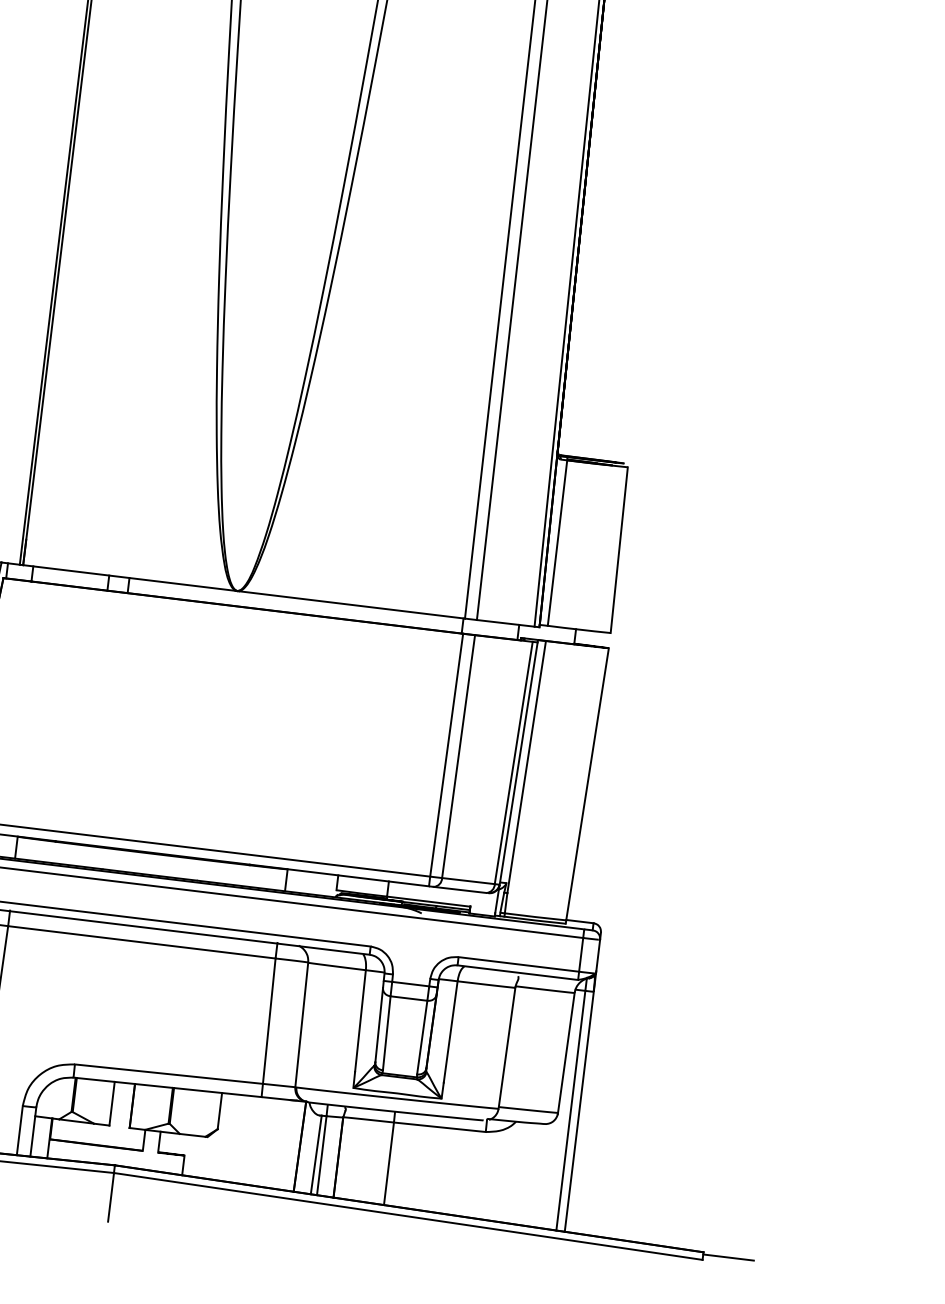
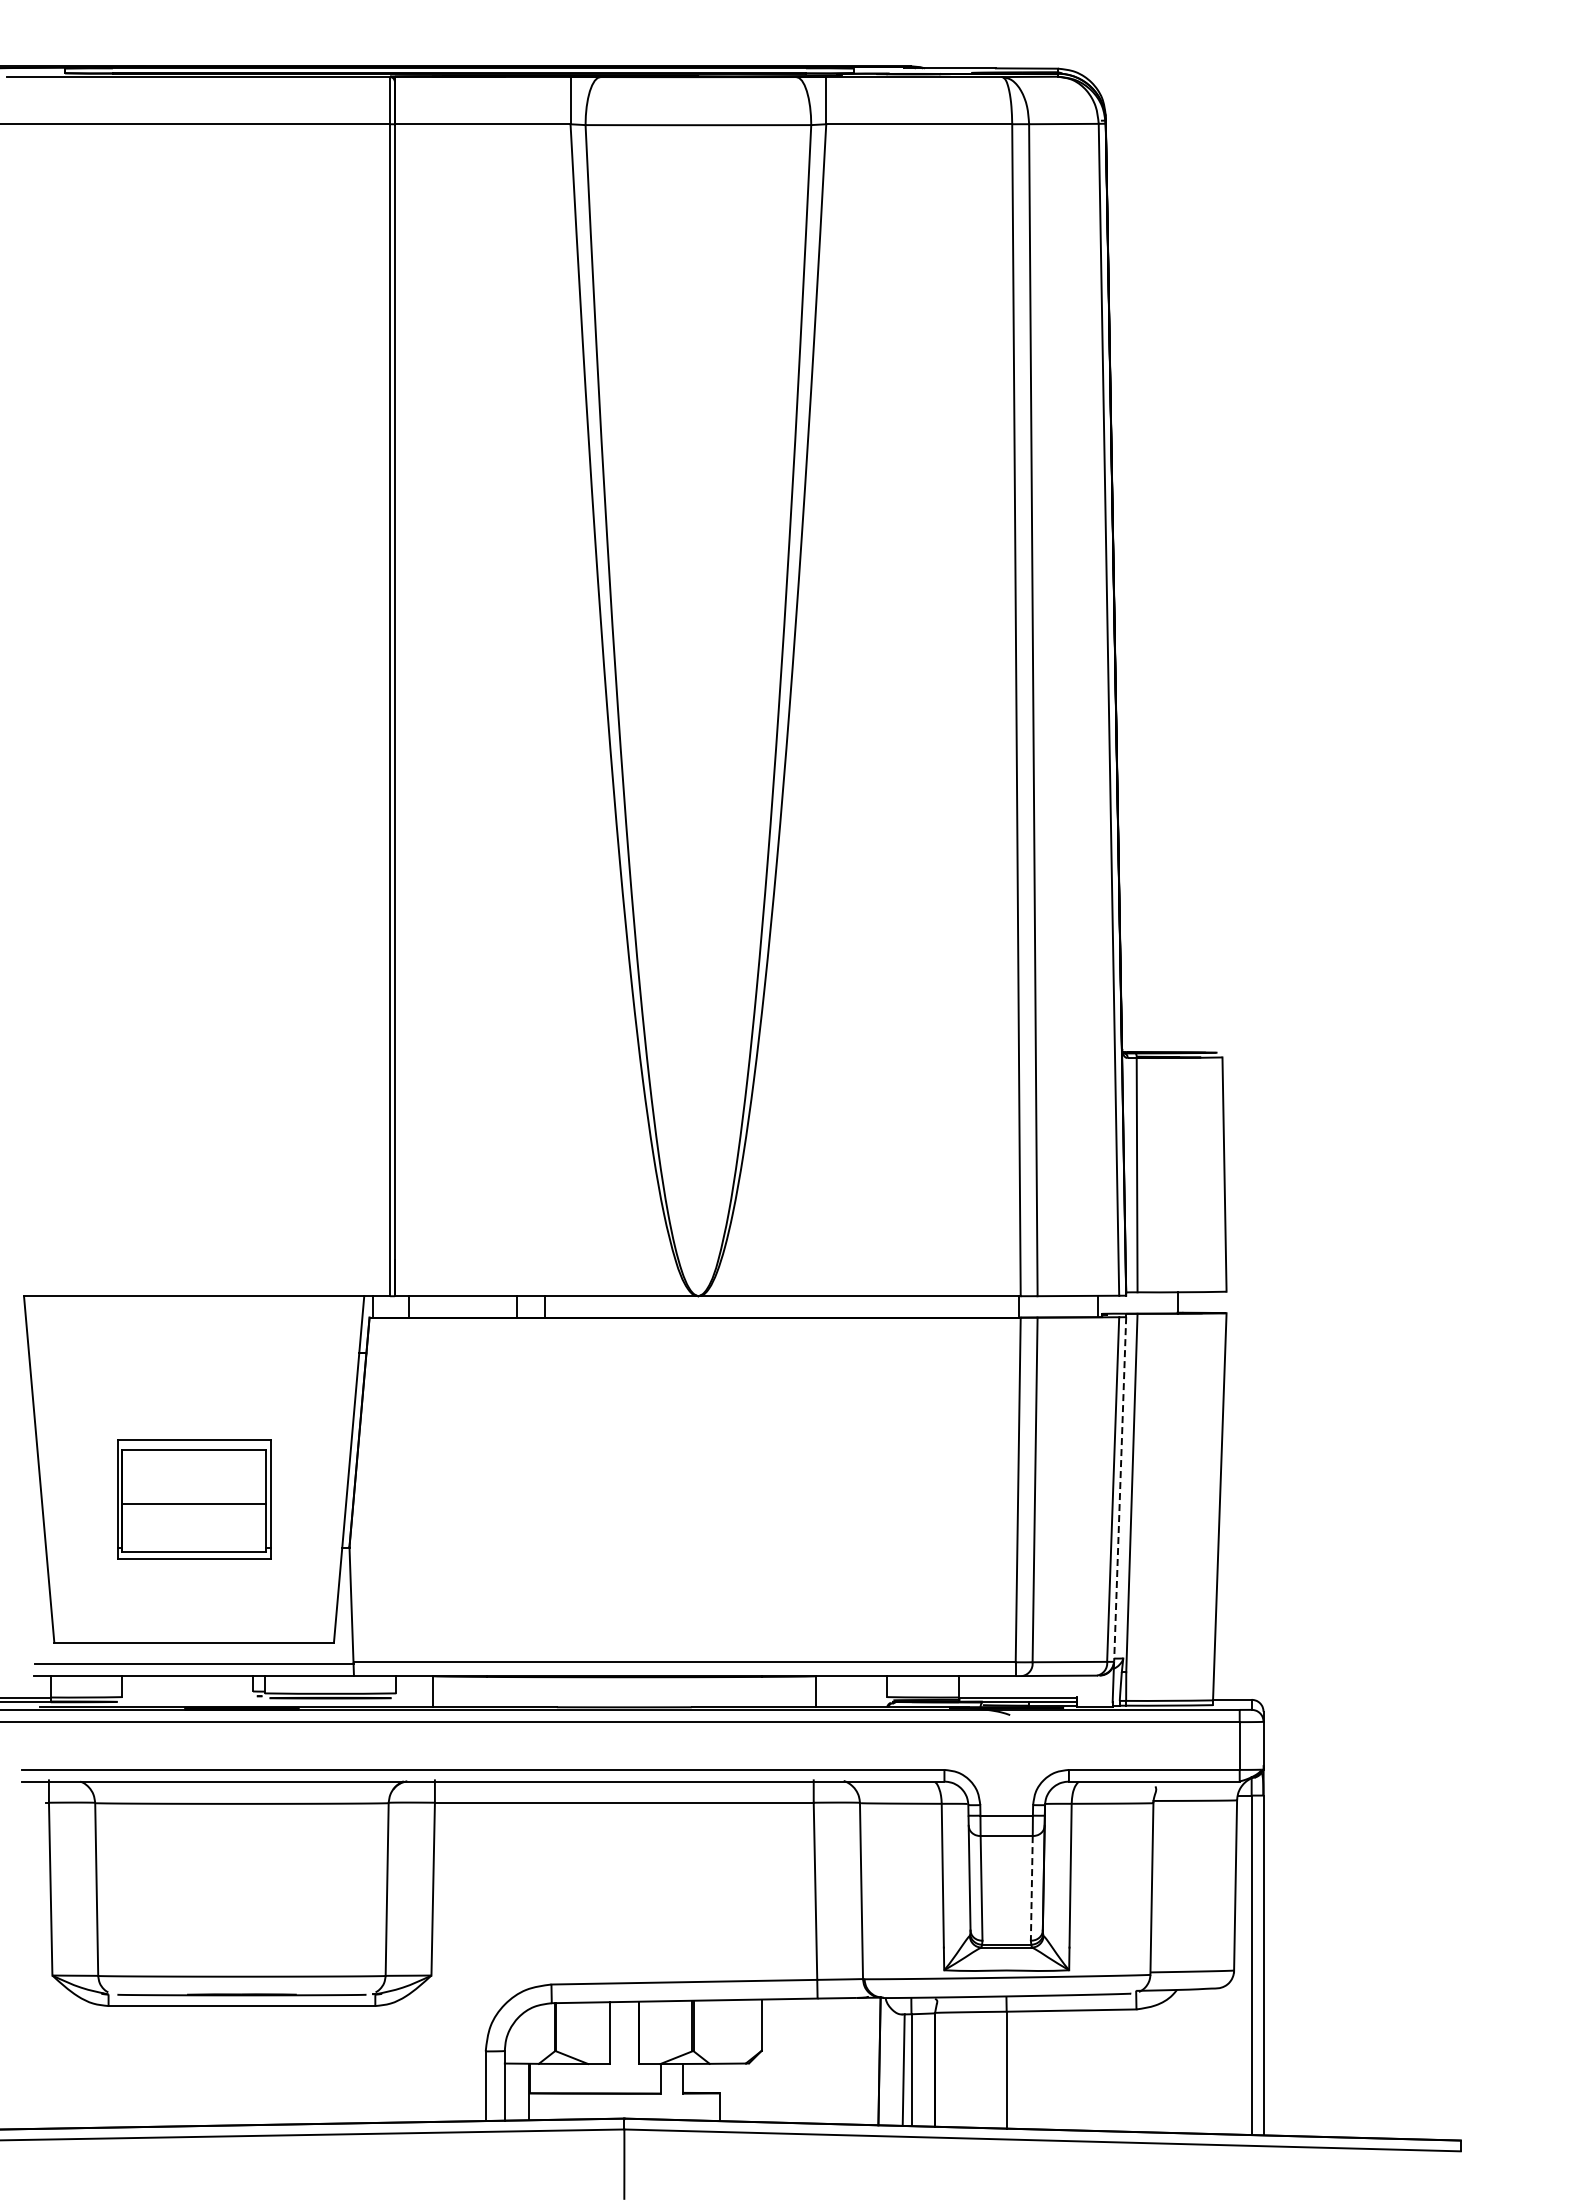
line: (518, 763) -> (1120, 1489), solid -> dashed
line: (422, 1037) -> (1031, 1888), solid -> dashed
line: (728, 1257) -> (1496, 2143), removed

